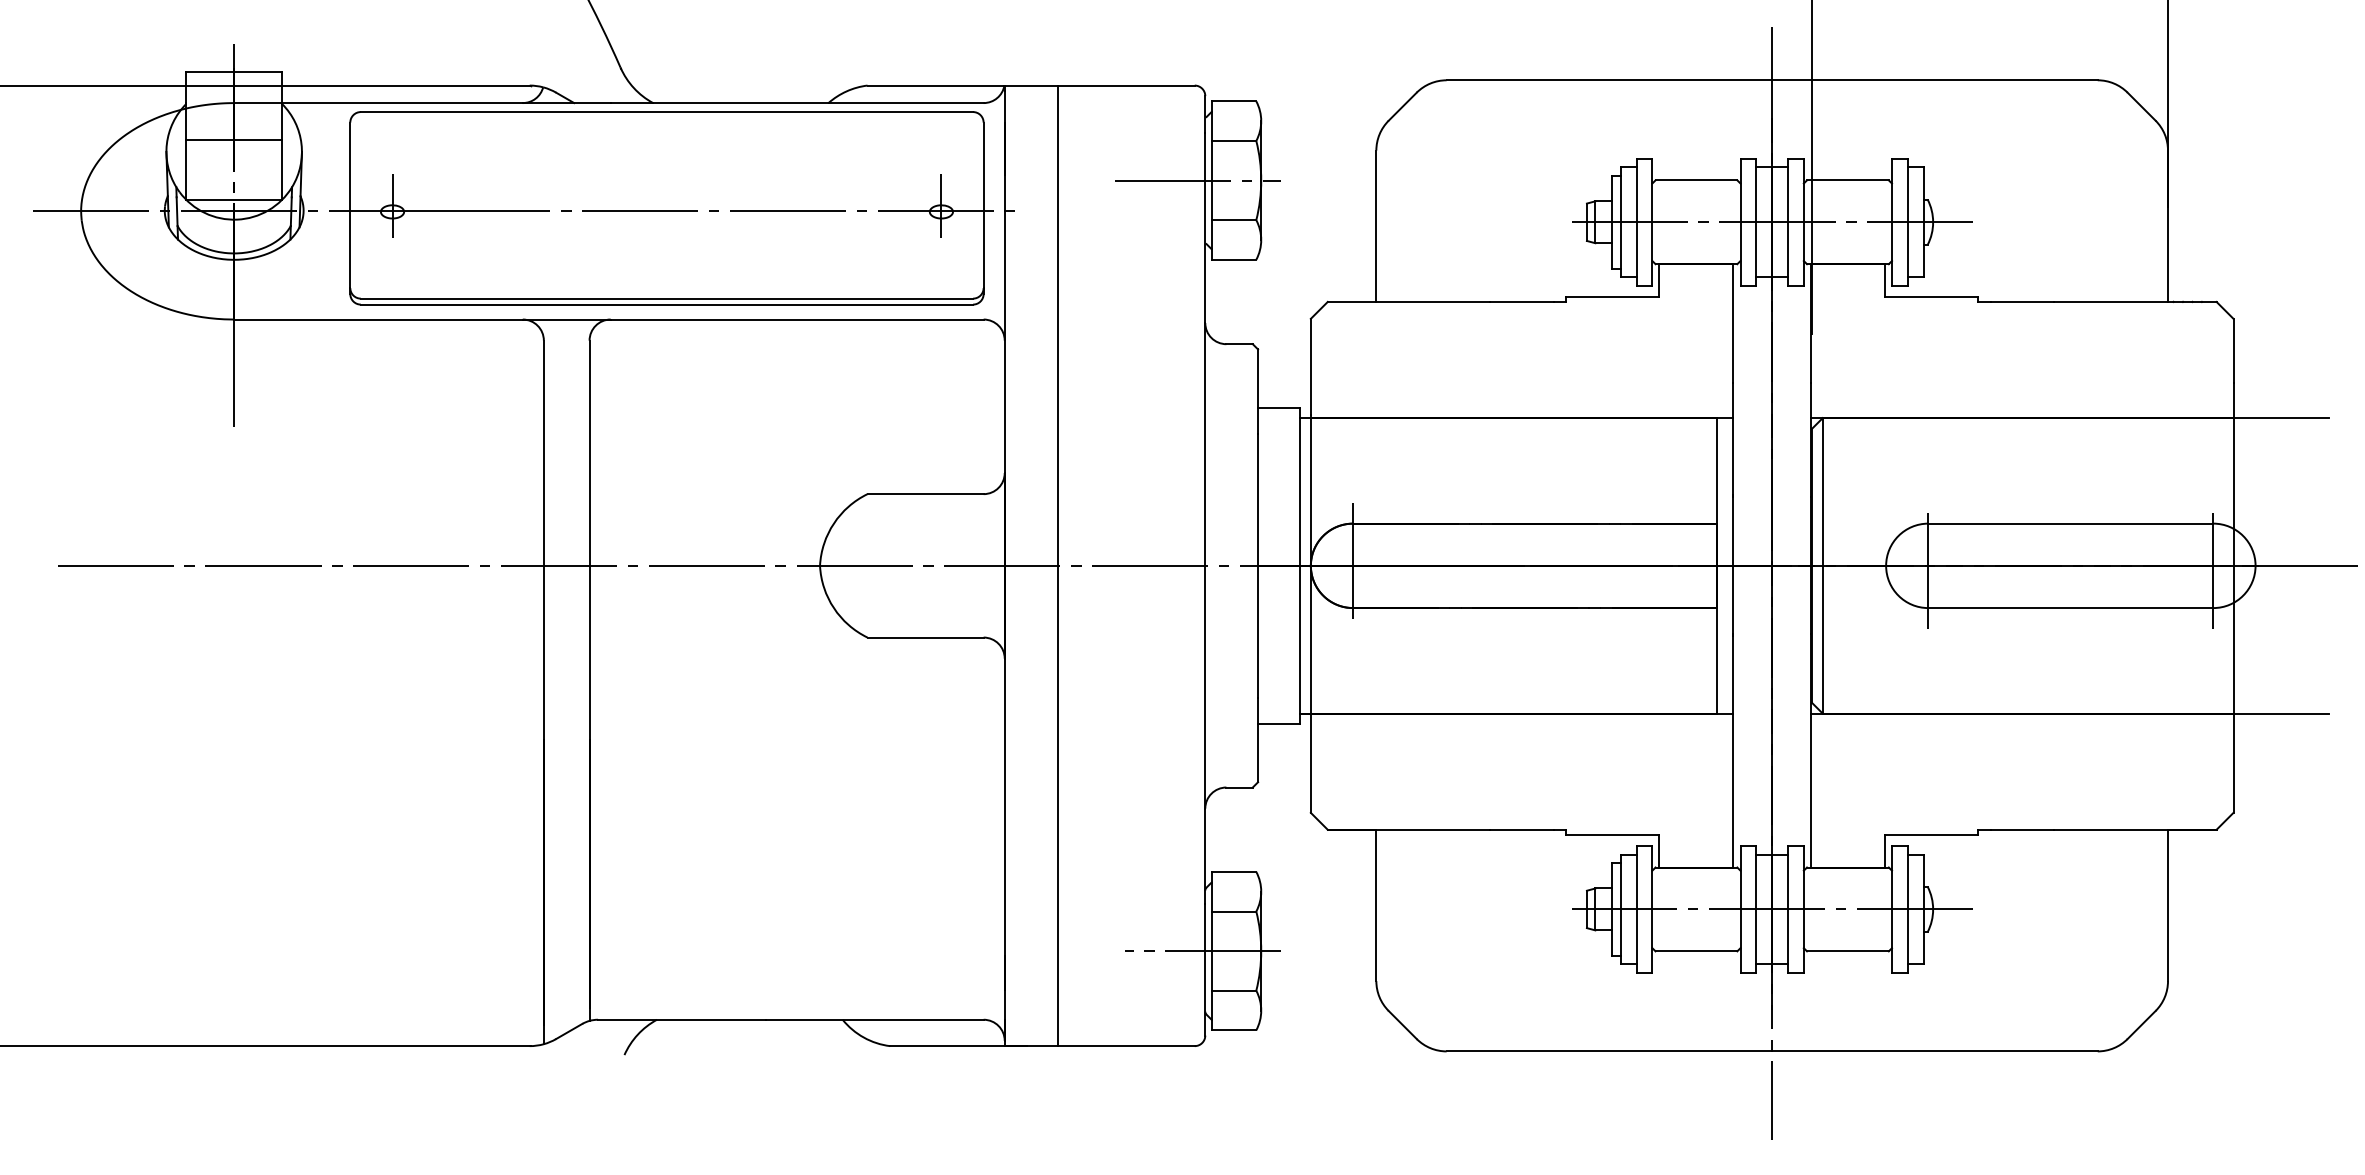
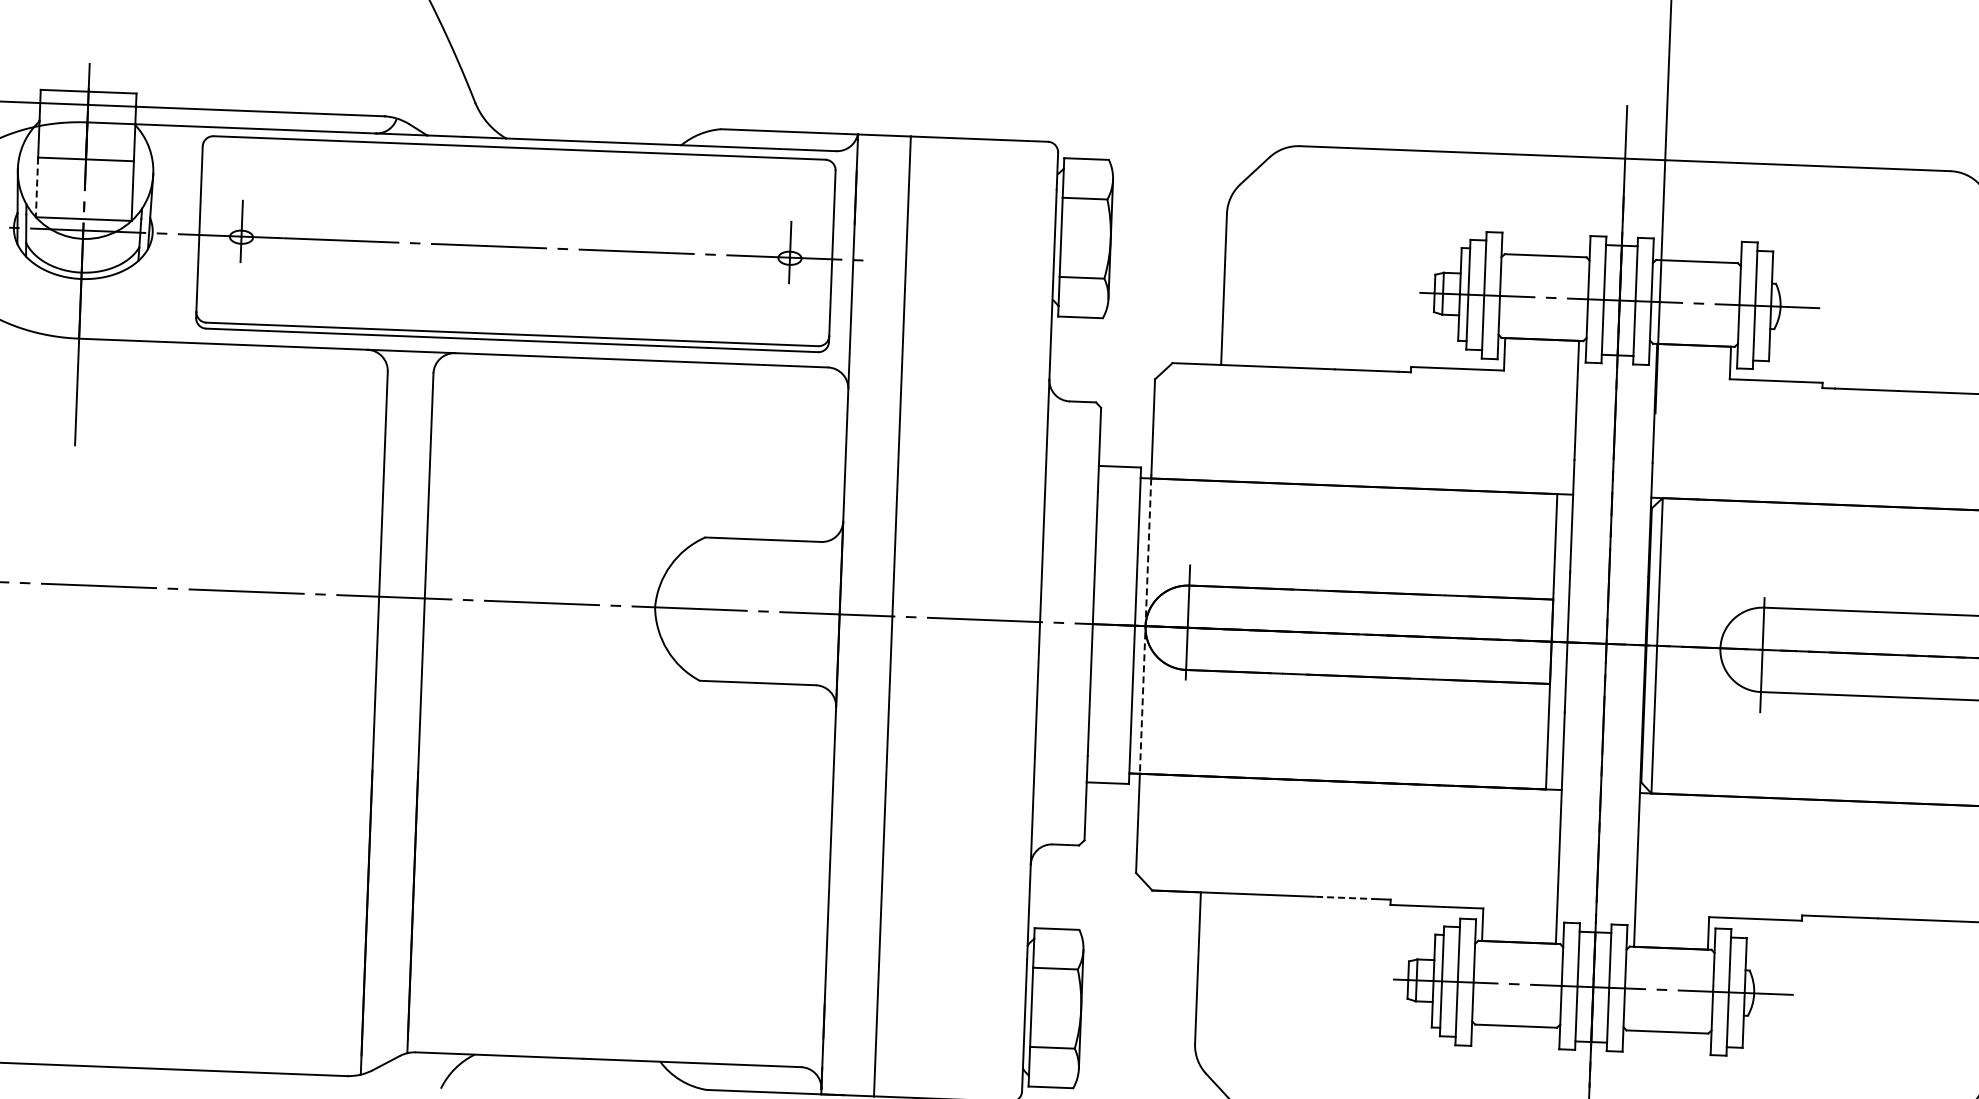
line: (186, 169) -> (37, 186), solid -> dashed
line: (1197, 180) -> (1047, 236), removed
line: (1310, 565) -> (1145, 625), solid -> dashed
line: (1521, 829) -> (1345, 897), solid -> dashed
line: (1203, 951) -> (1023, 1007), removed

